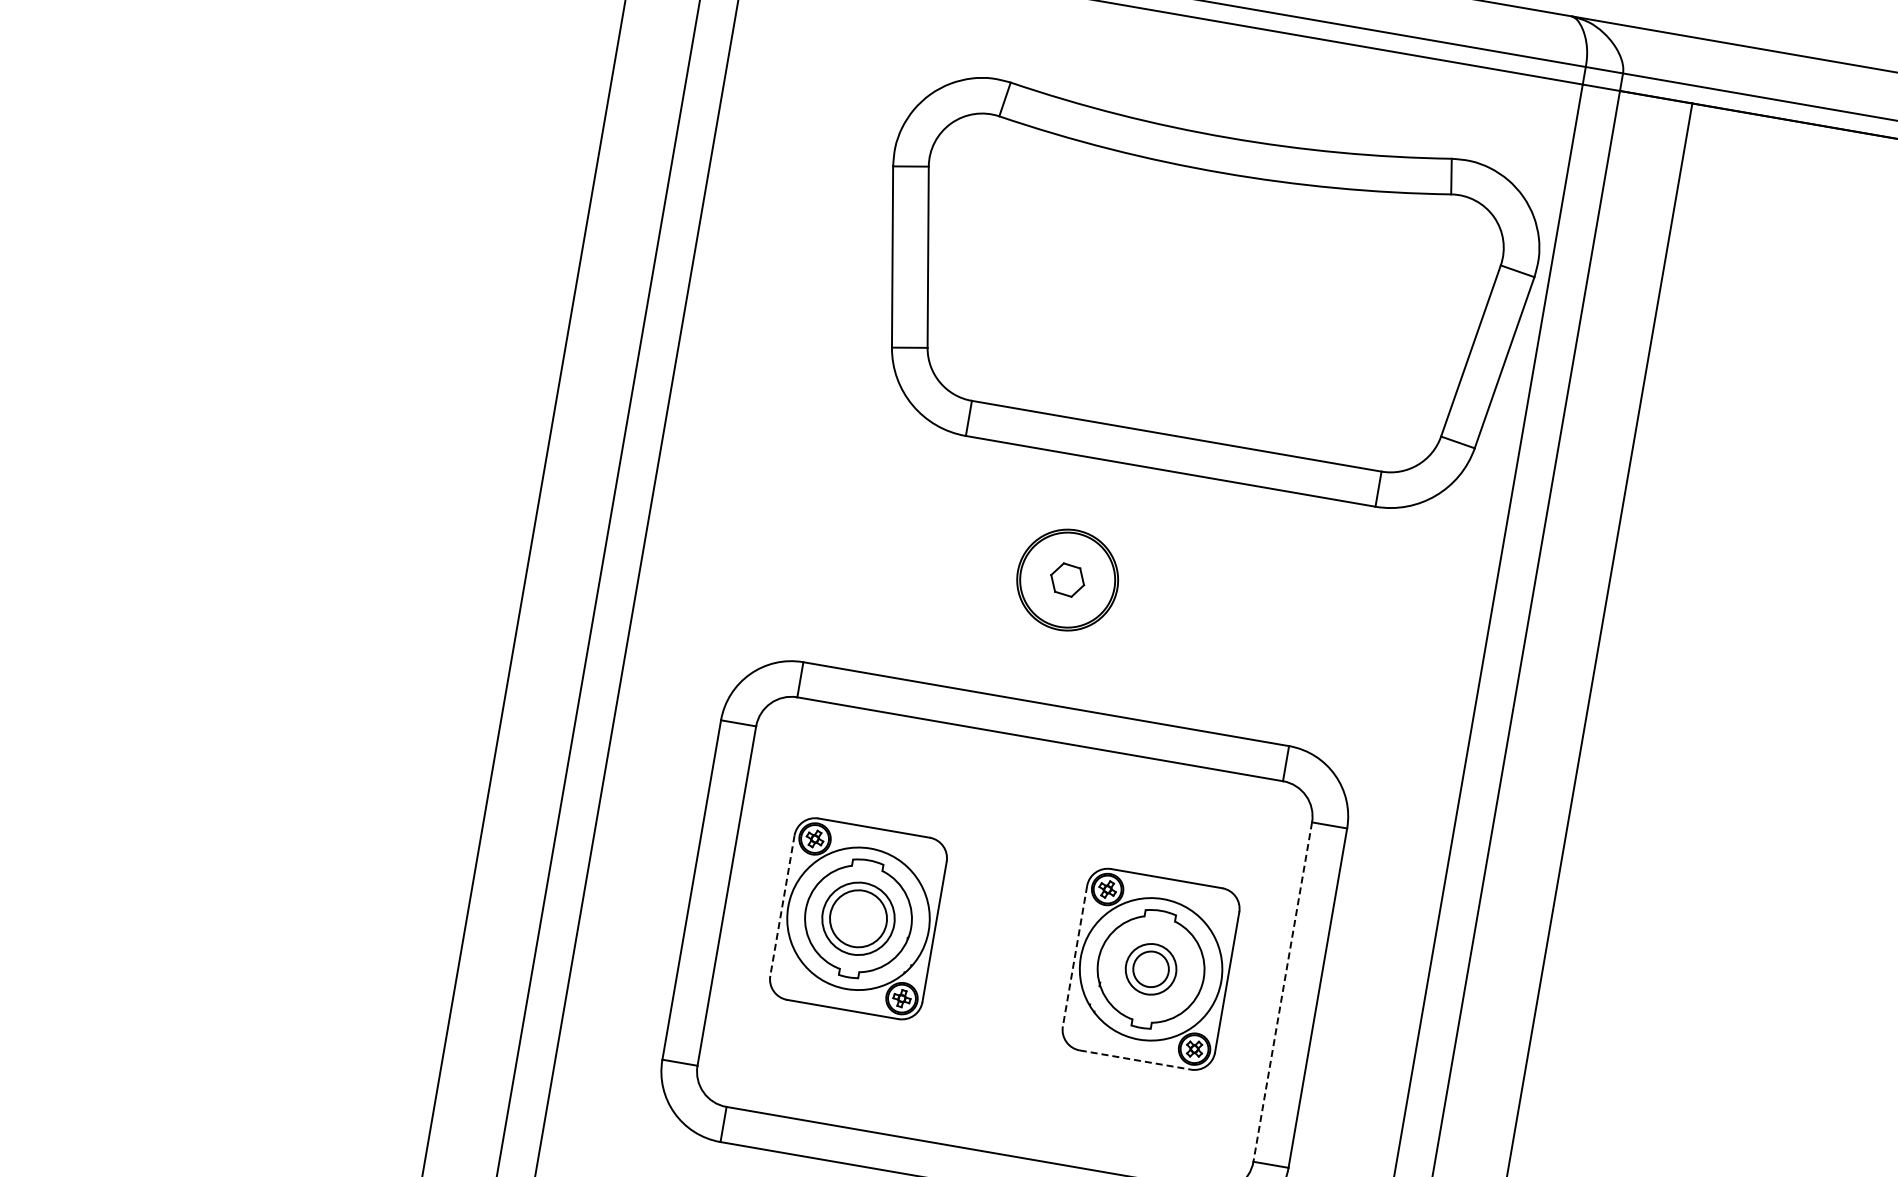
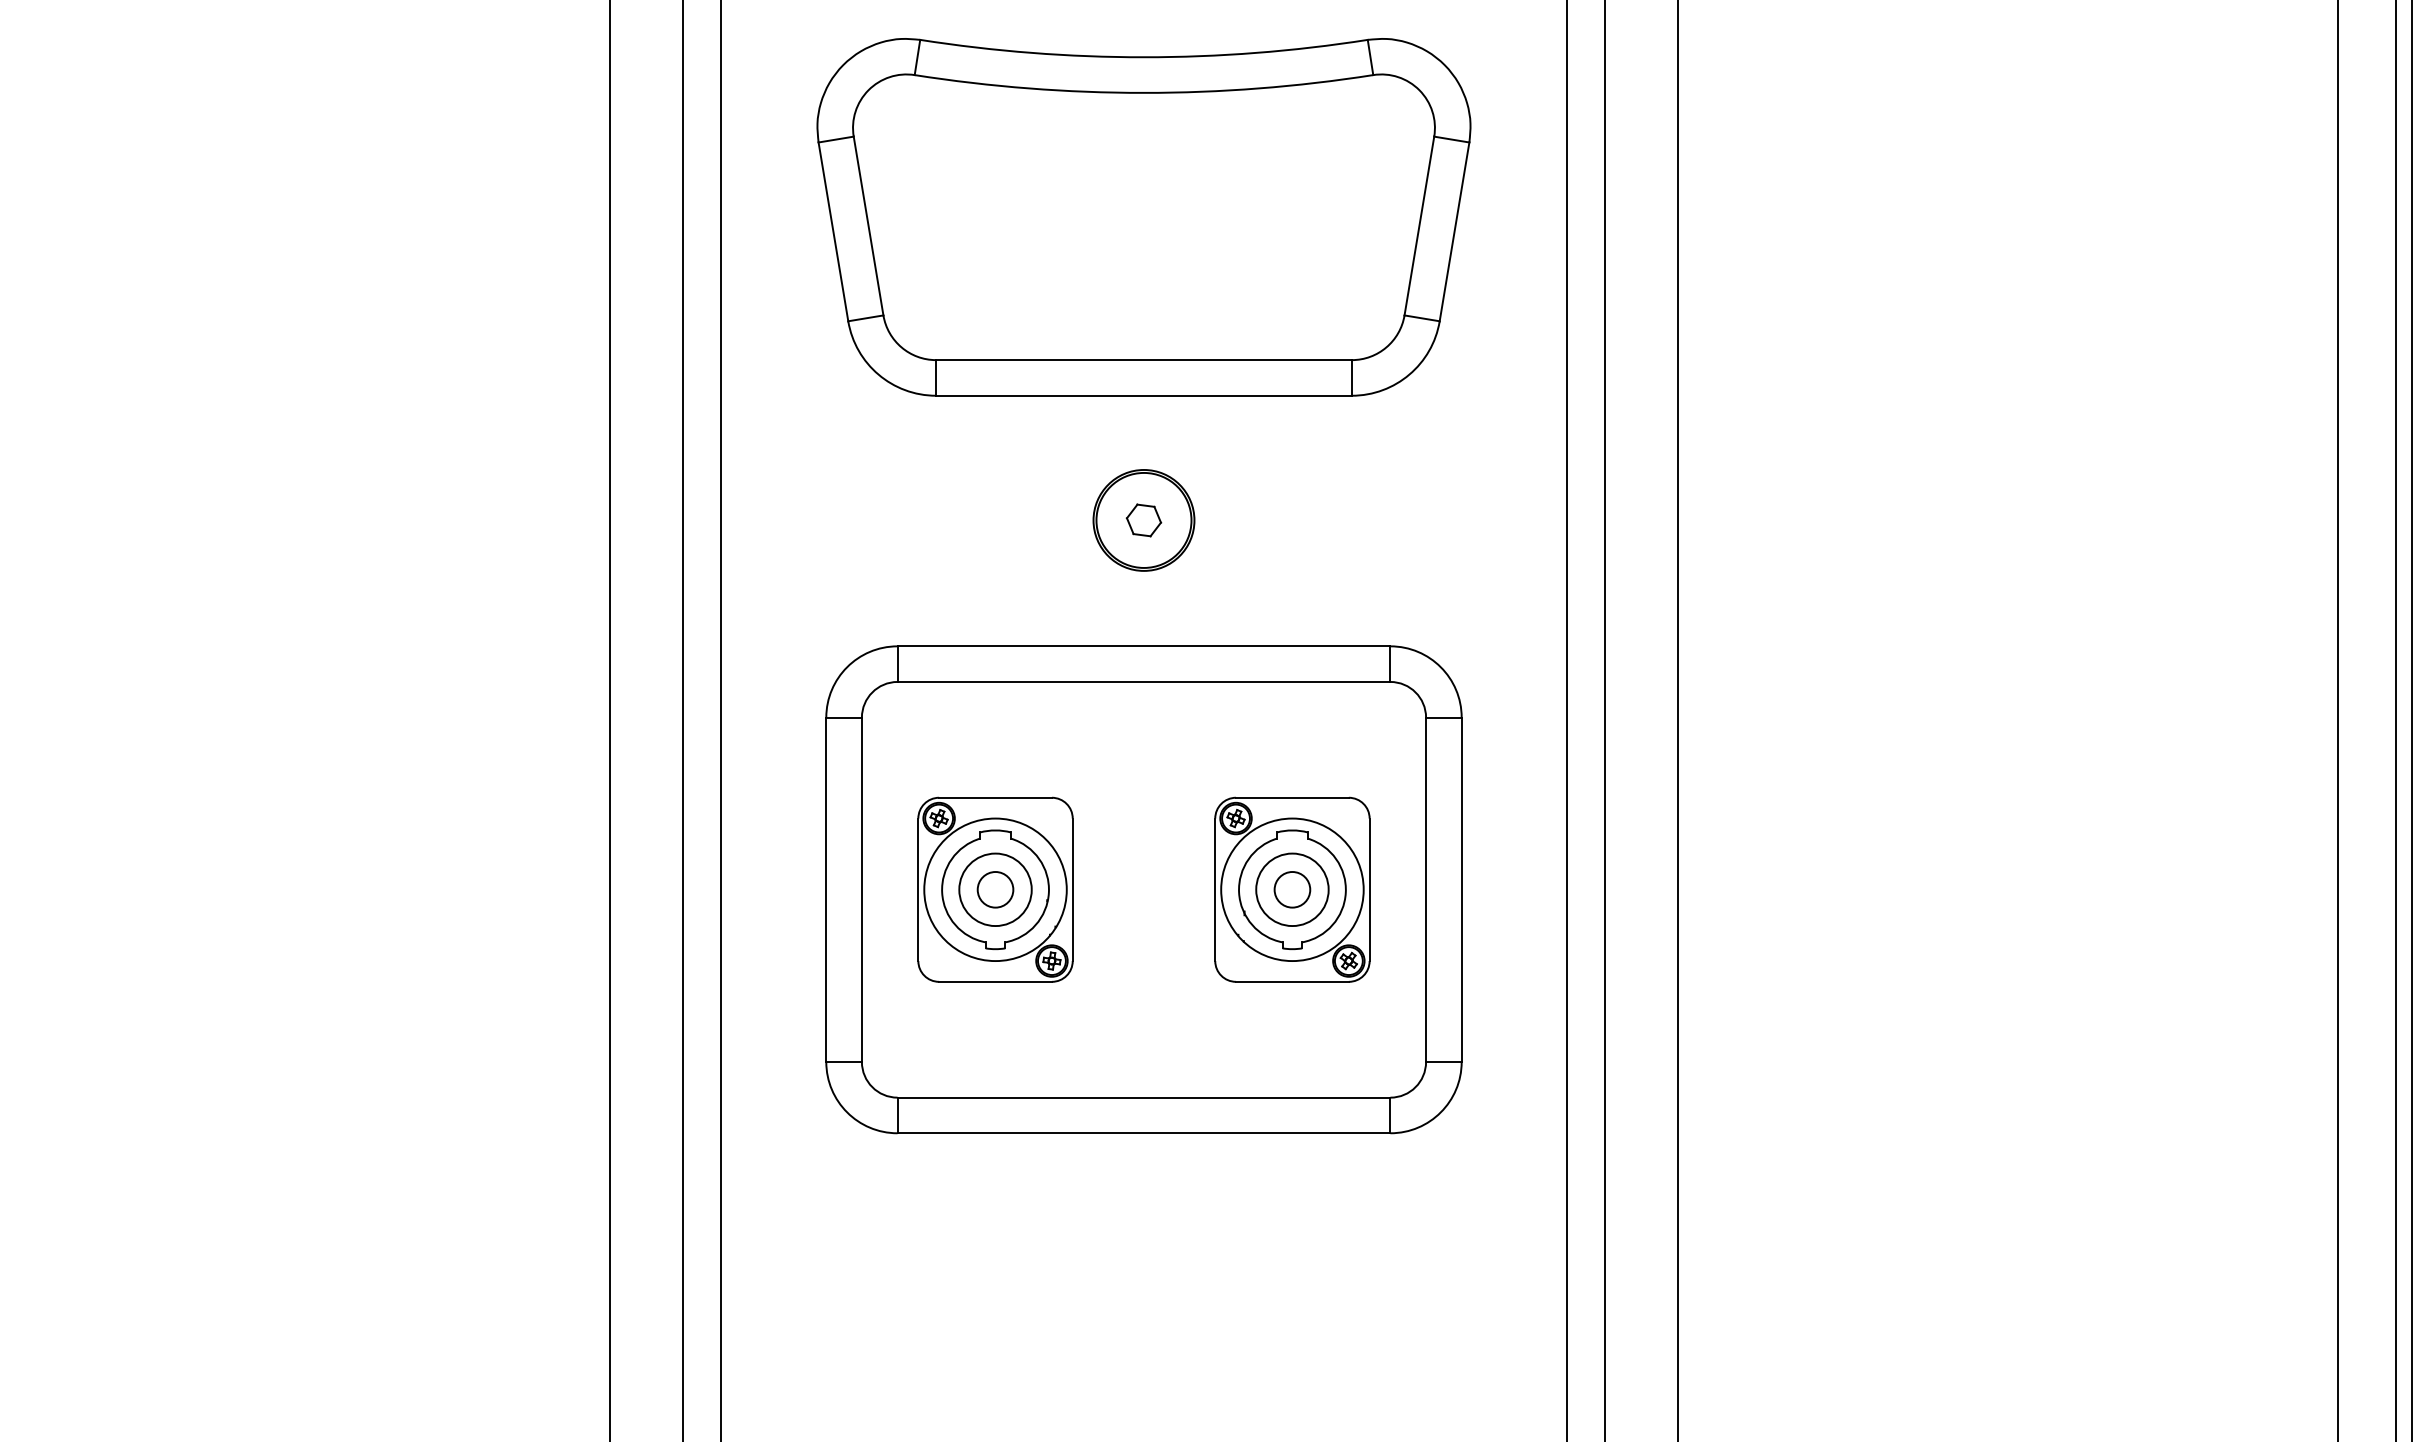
part: (1200, 295) -> (1143, 217), moved
line: (782, 906) -> (918, 890), dashed -> solid
circle: (858, 918) -> (995, 889), size x0.62
line: (1075, 956) -> (1215, 890), dashed -> solid
circle: (1151, 969) -> (1292, 889), size x1.43
line: (1283, 992) -> (1426, 890), dashed -> solid
line: (1135, 1059) -> (1292, 981), dashed -> solid

